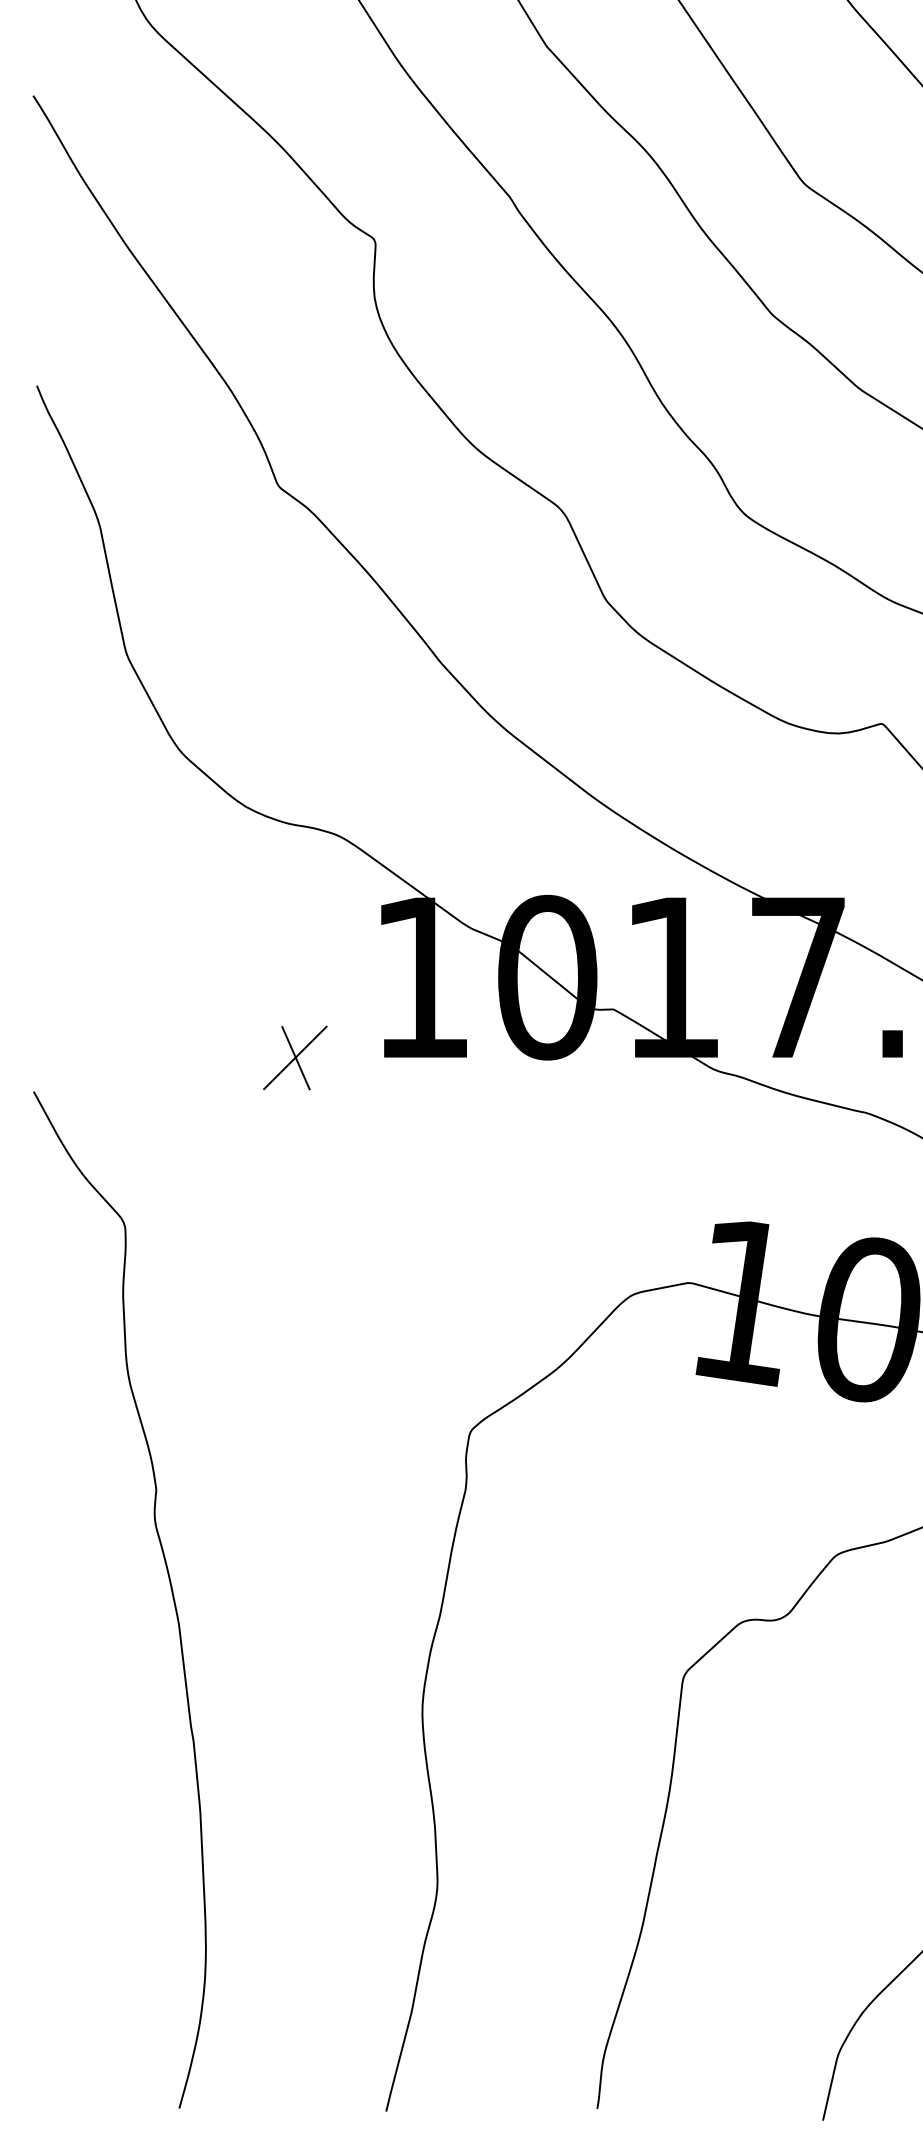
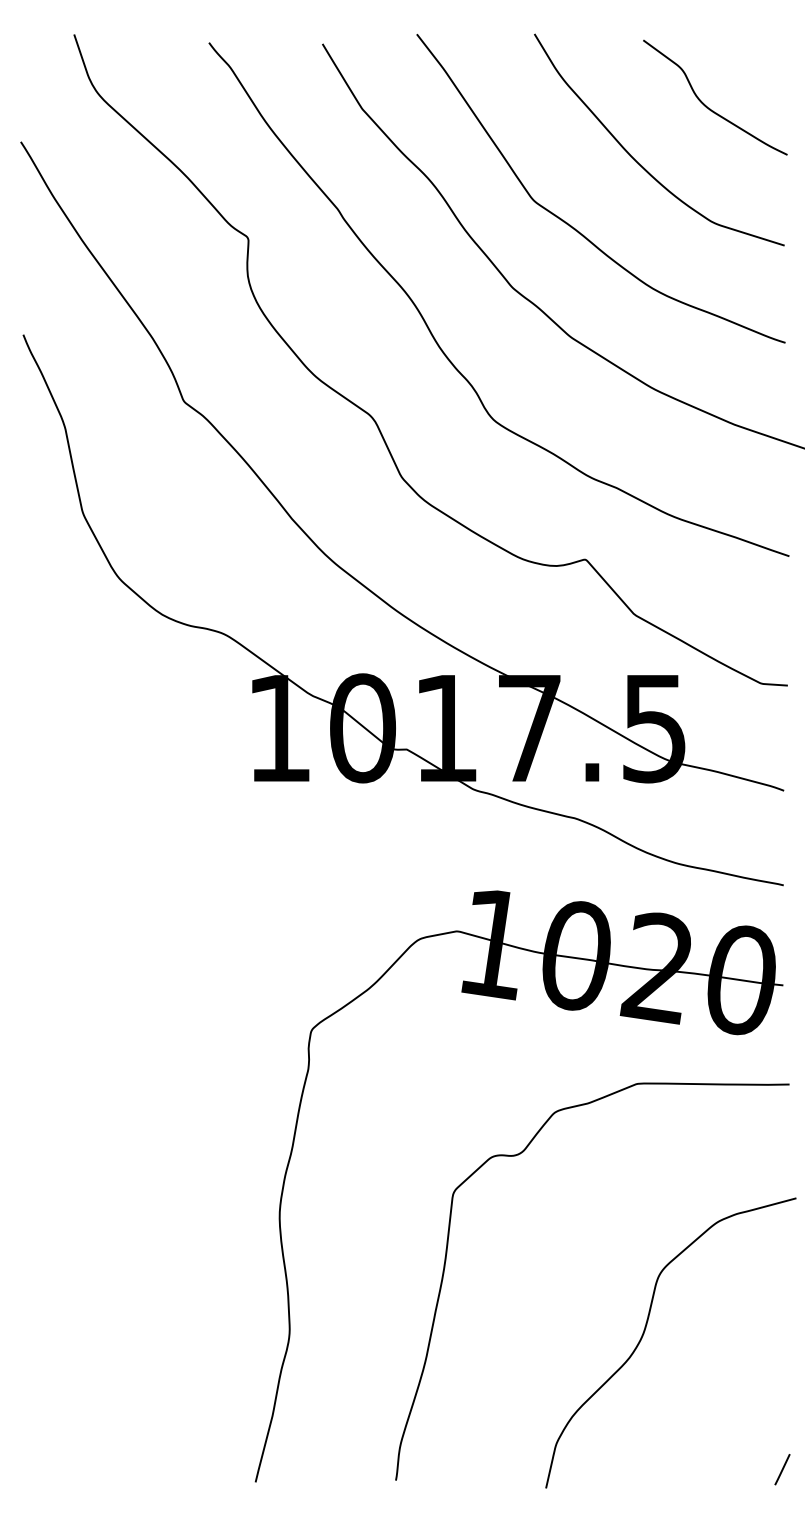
part: (294, 1057) -> (194, 781), removed
curve: (169, 1586) -> (111, 1133), removed

